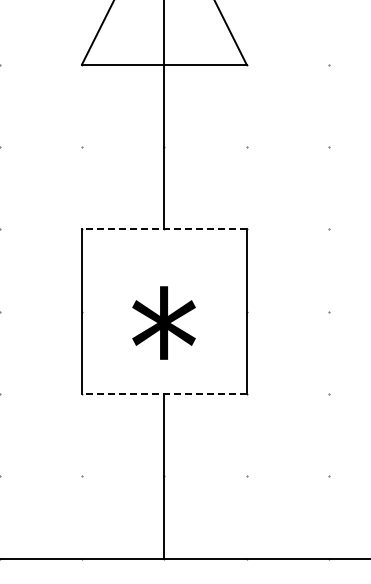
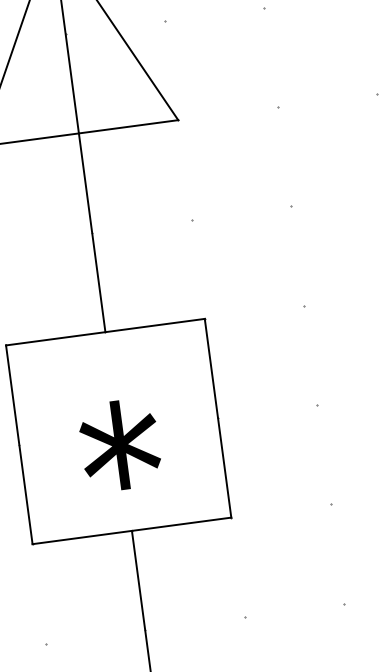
line: (163, 229) -> (104, 332), dashed -> solid
line: (163, 394) -> (131, 531), dashed -> solid

